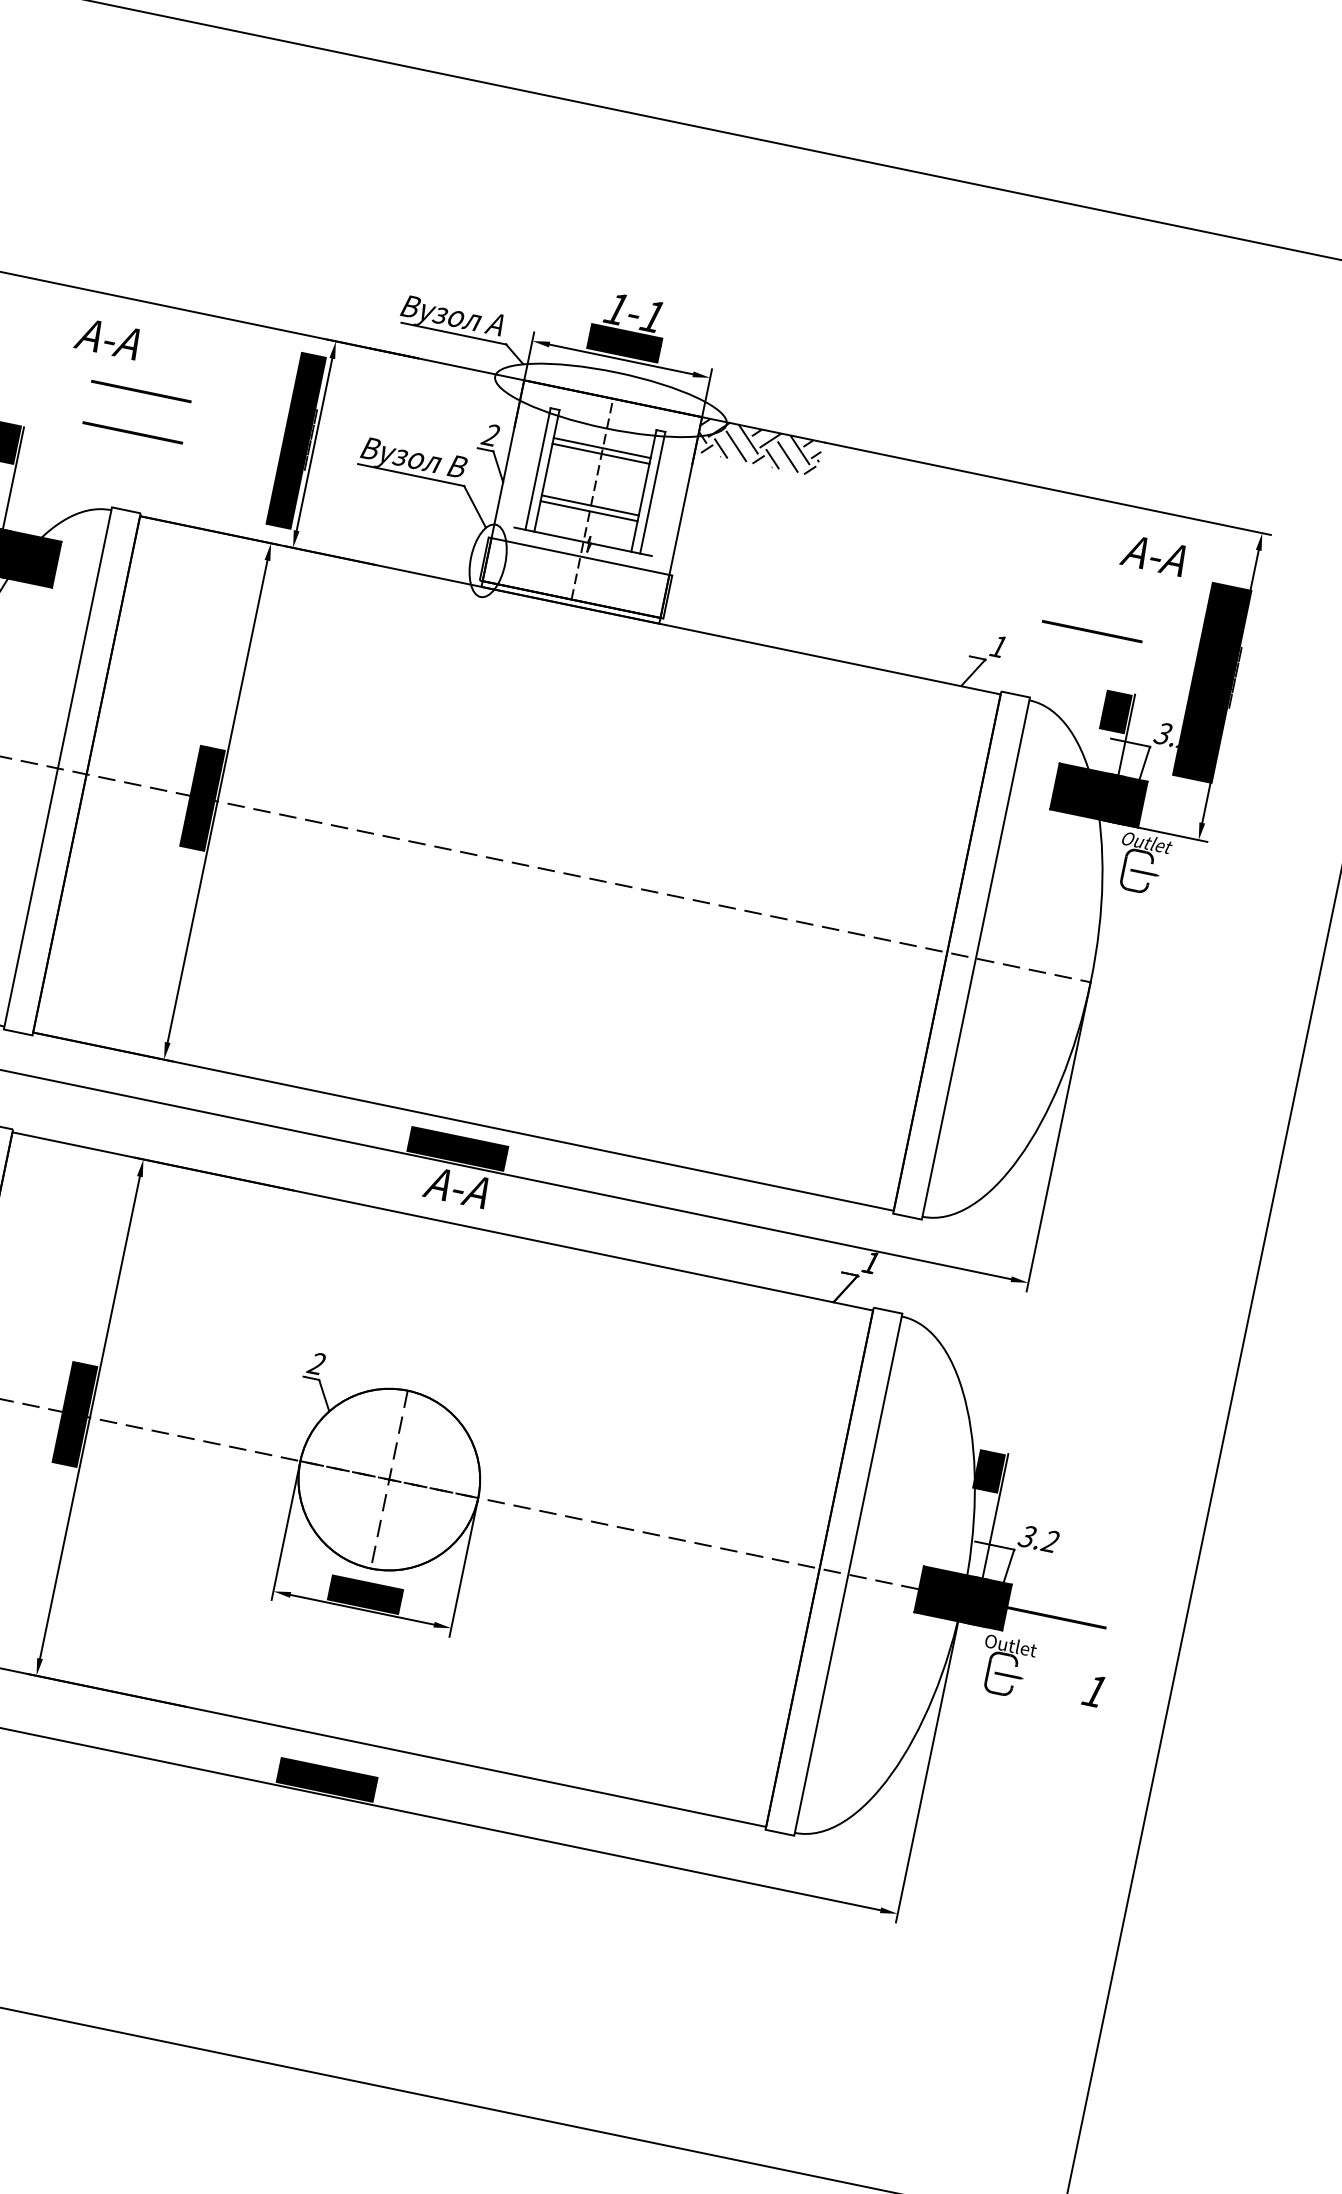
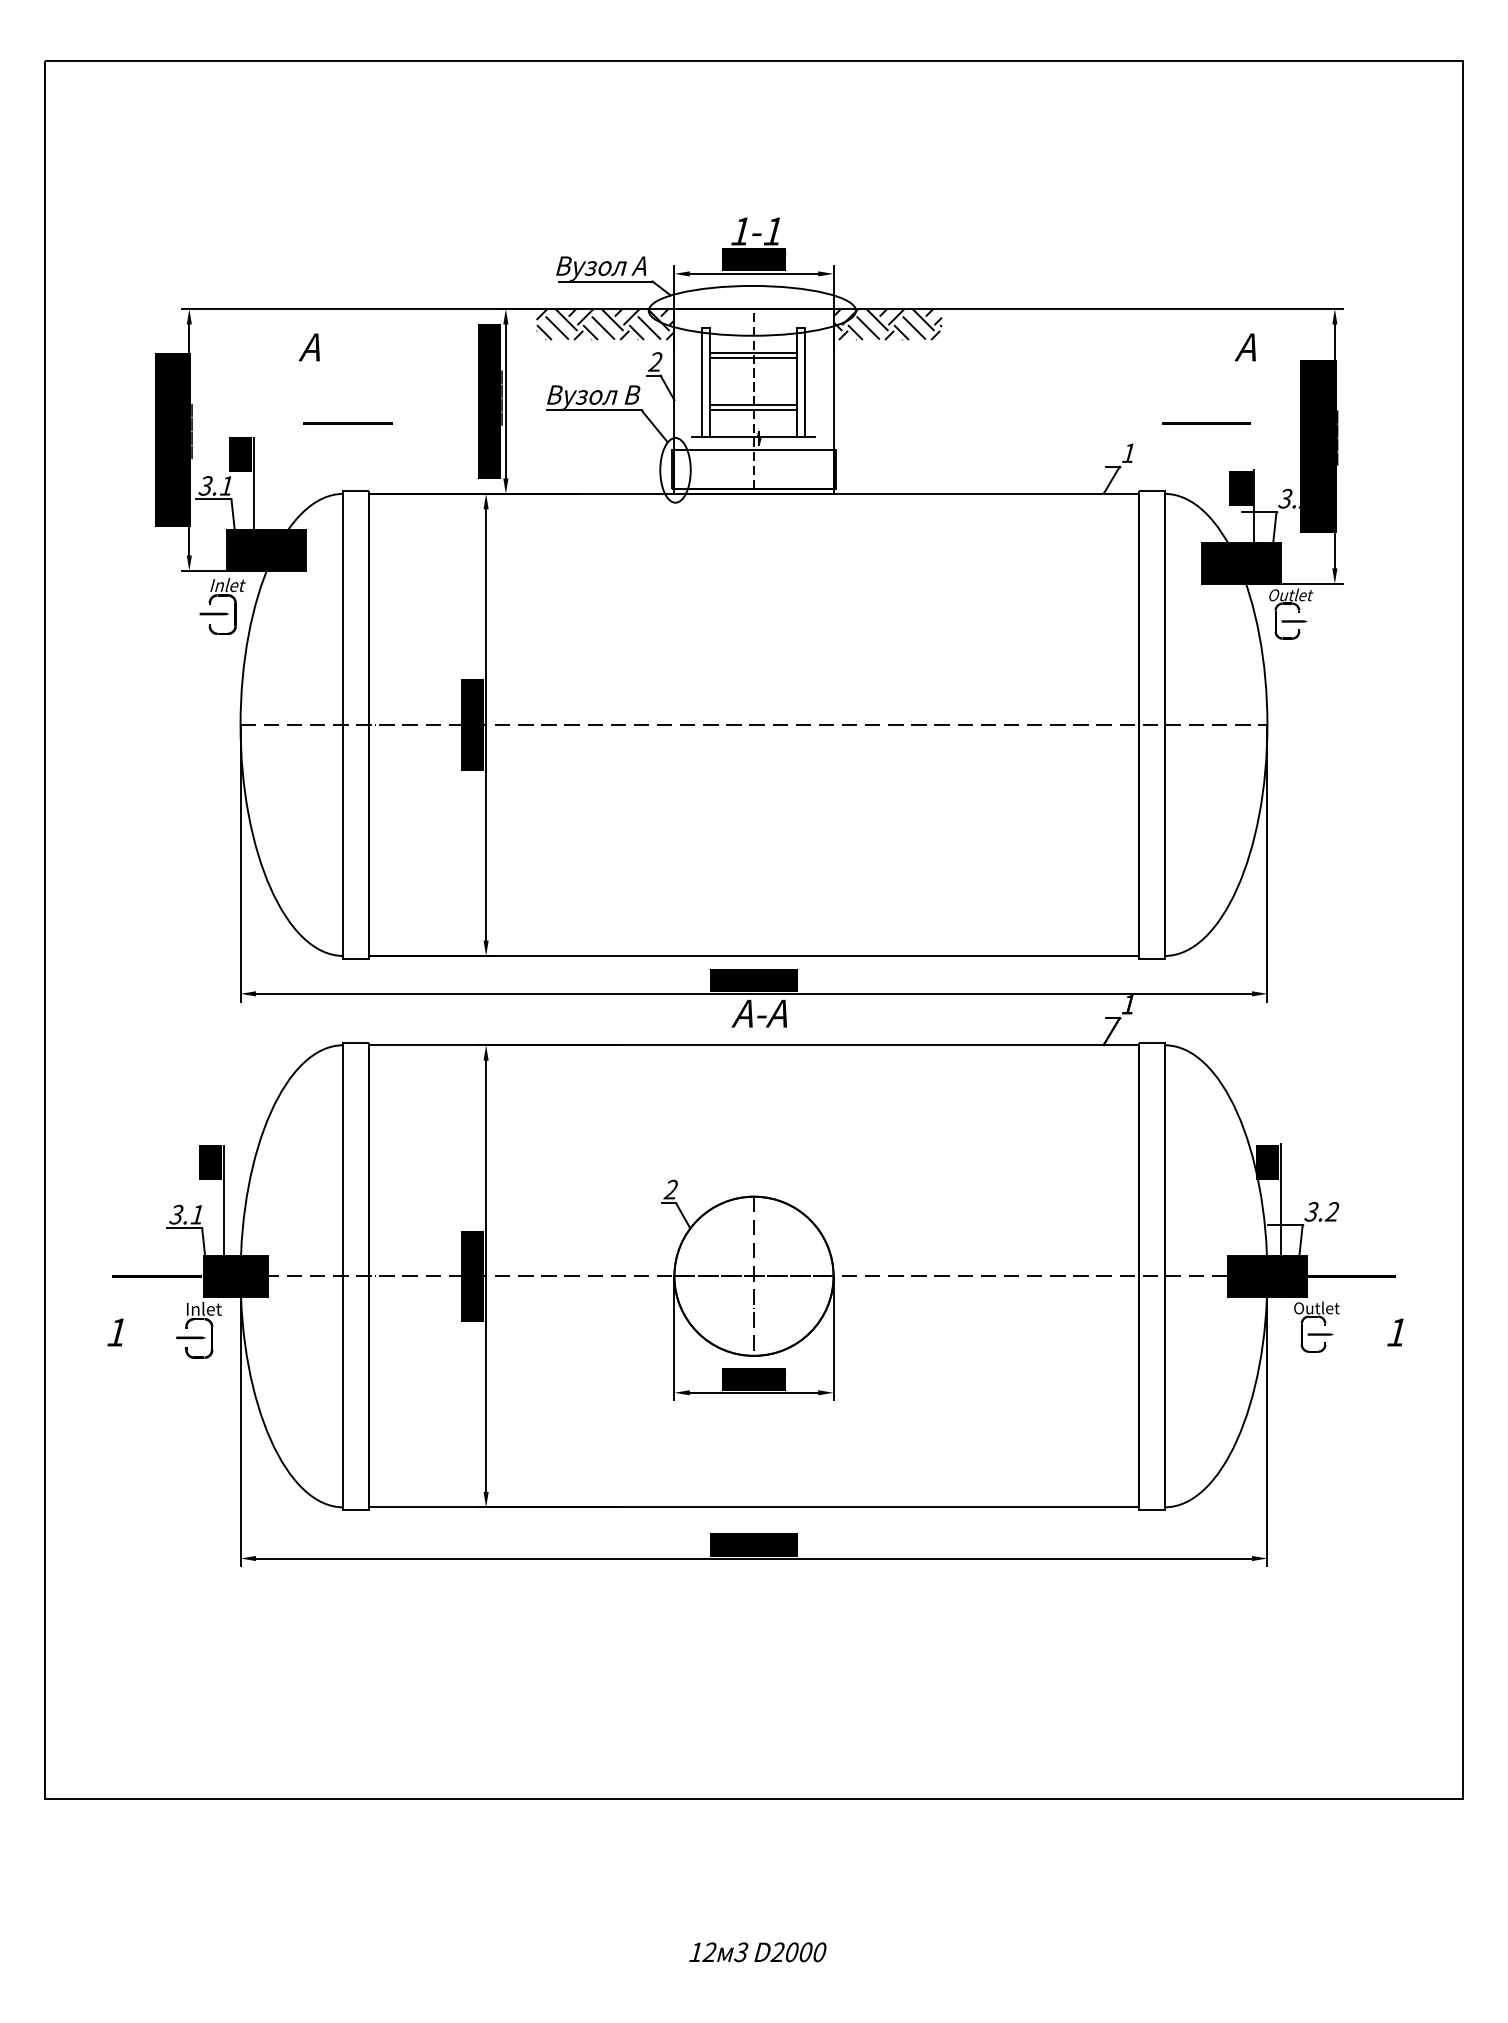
text: (106, 338) -> (308, 347), А-А -> А
hatch: (443, 381) -> (605, 324), added
line: (140, 391) -> (347, 386), removed
text: (1152, 555) -> (1244, 347), А-А -> А

